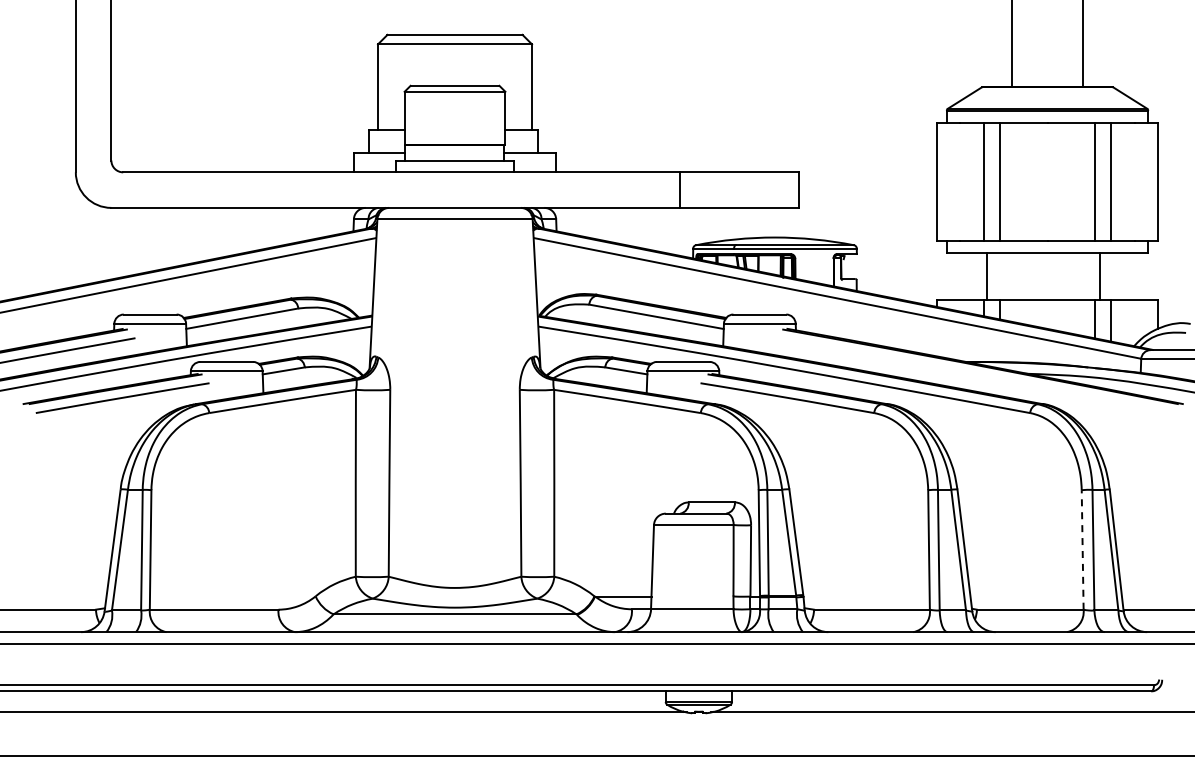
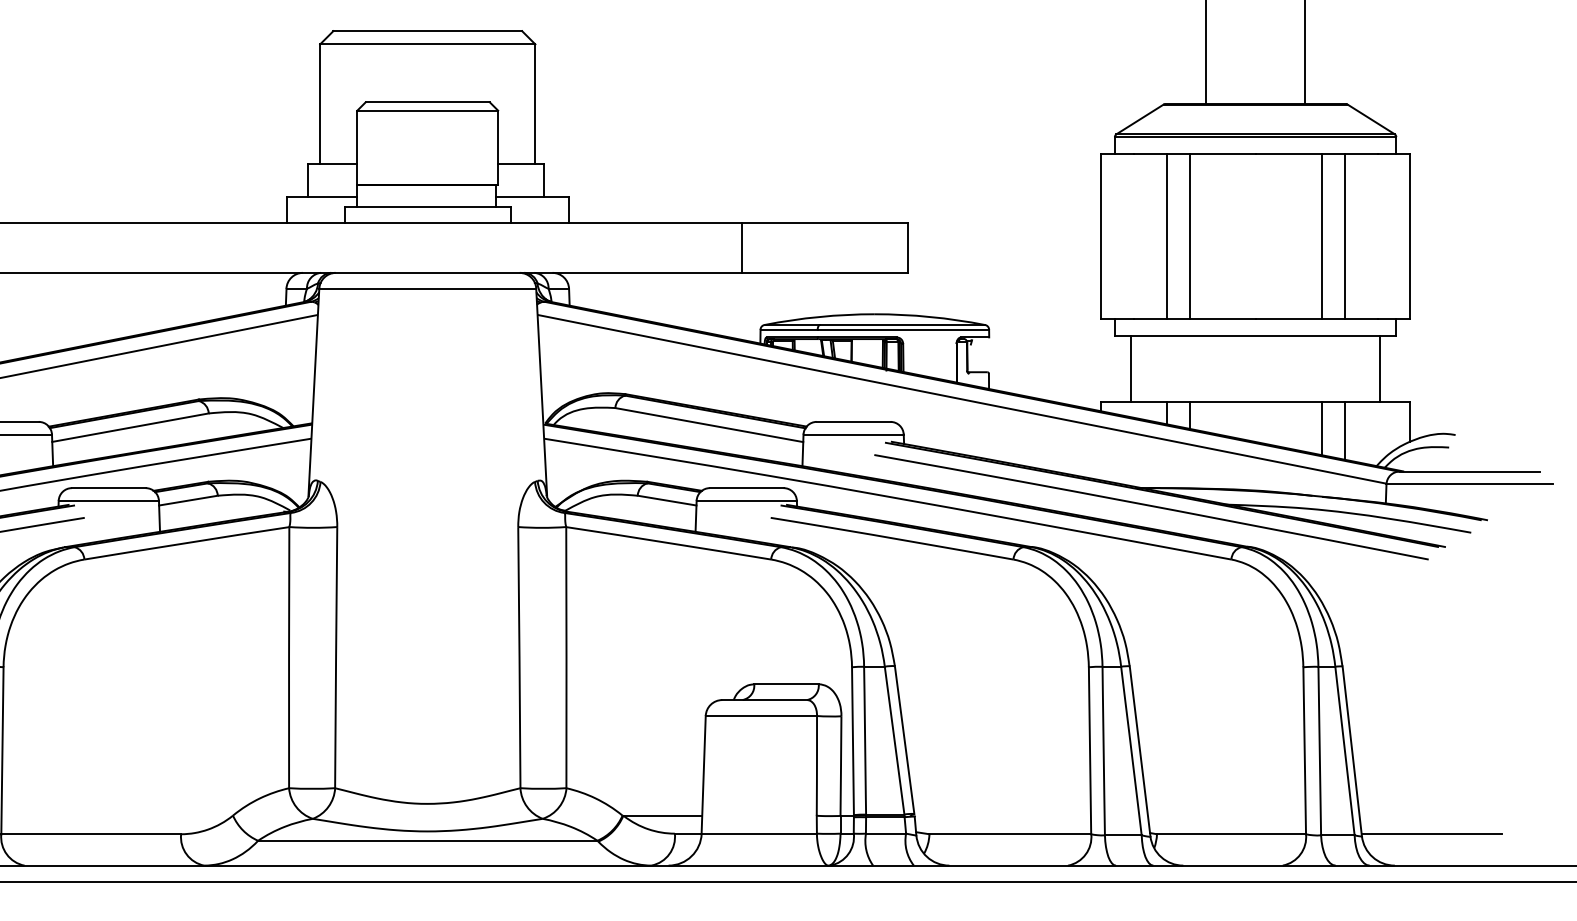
line: (986, 276) -> (1131, 368), moved
line: (1100, 276) -> (1379, 368), moved
curve: (972, 375) -> (1150, 507), added
line: (1082, 549) -> (1304, 750), dashed -> solid

